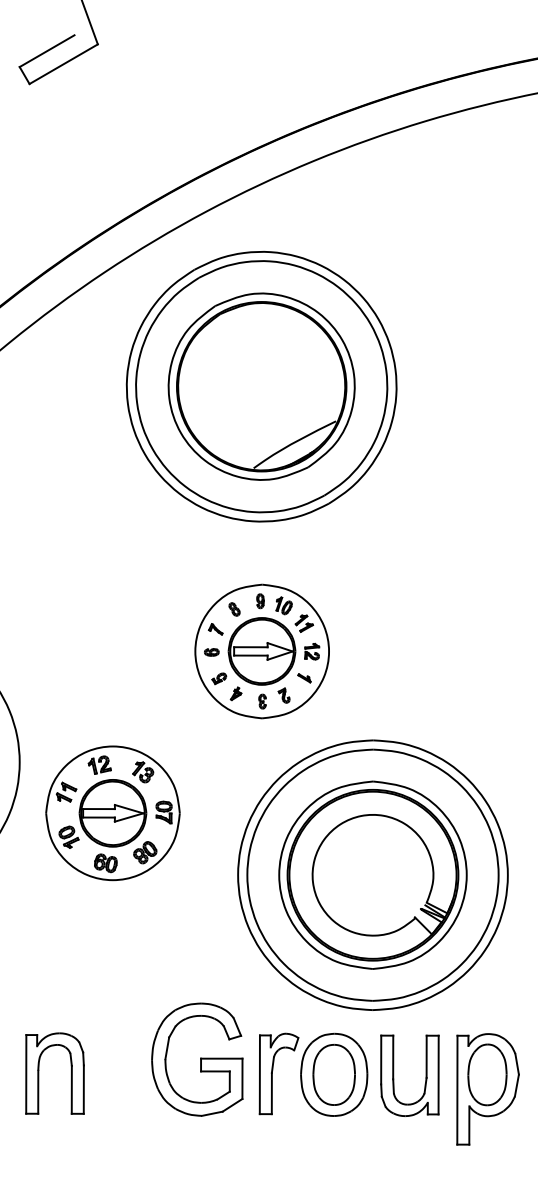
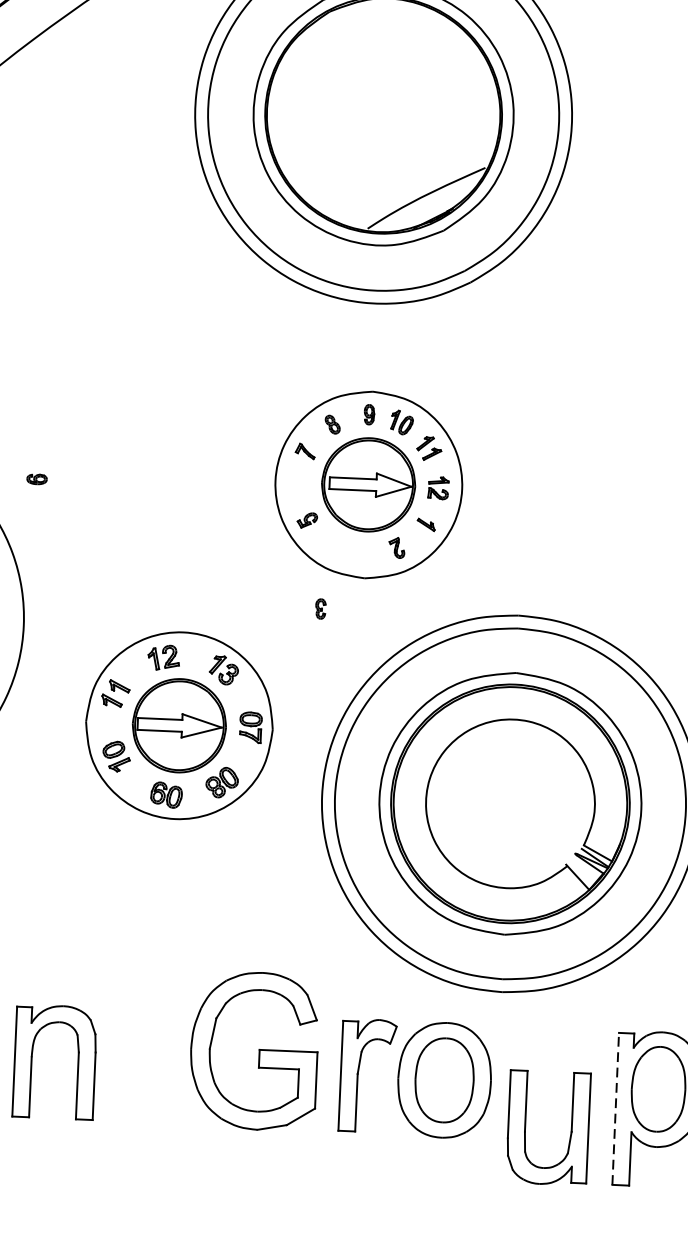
part: (211, 652) -> (36, 479), moved
part: (235, 693) -> (329, 542), removed
part: (262, 701) -> (320, 608), moved
part: (112, 813) -> (178, 725), moved
part: (394, 1075) -> (526, 1126), moved
line: (457, 1089) -> (615, 1107), solid -> dashed

